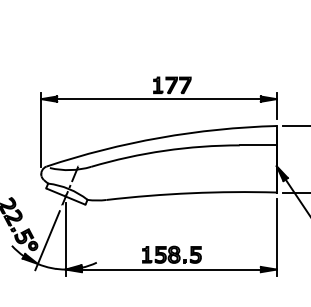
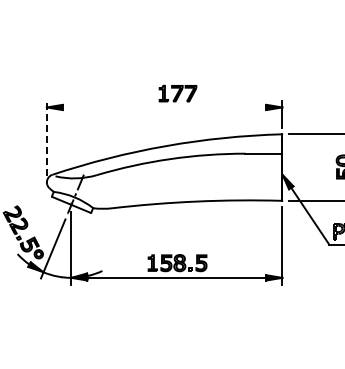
line: (158, 99) -> (164, 107), removed
line: (40, 129) -> (46, 137), solid -> dashed

